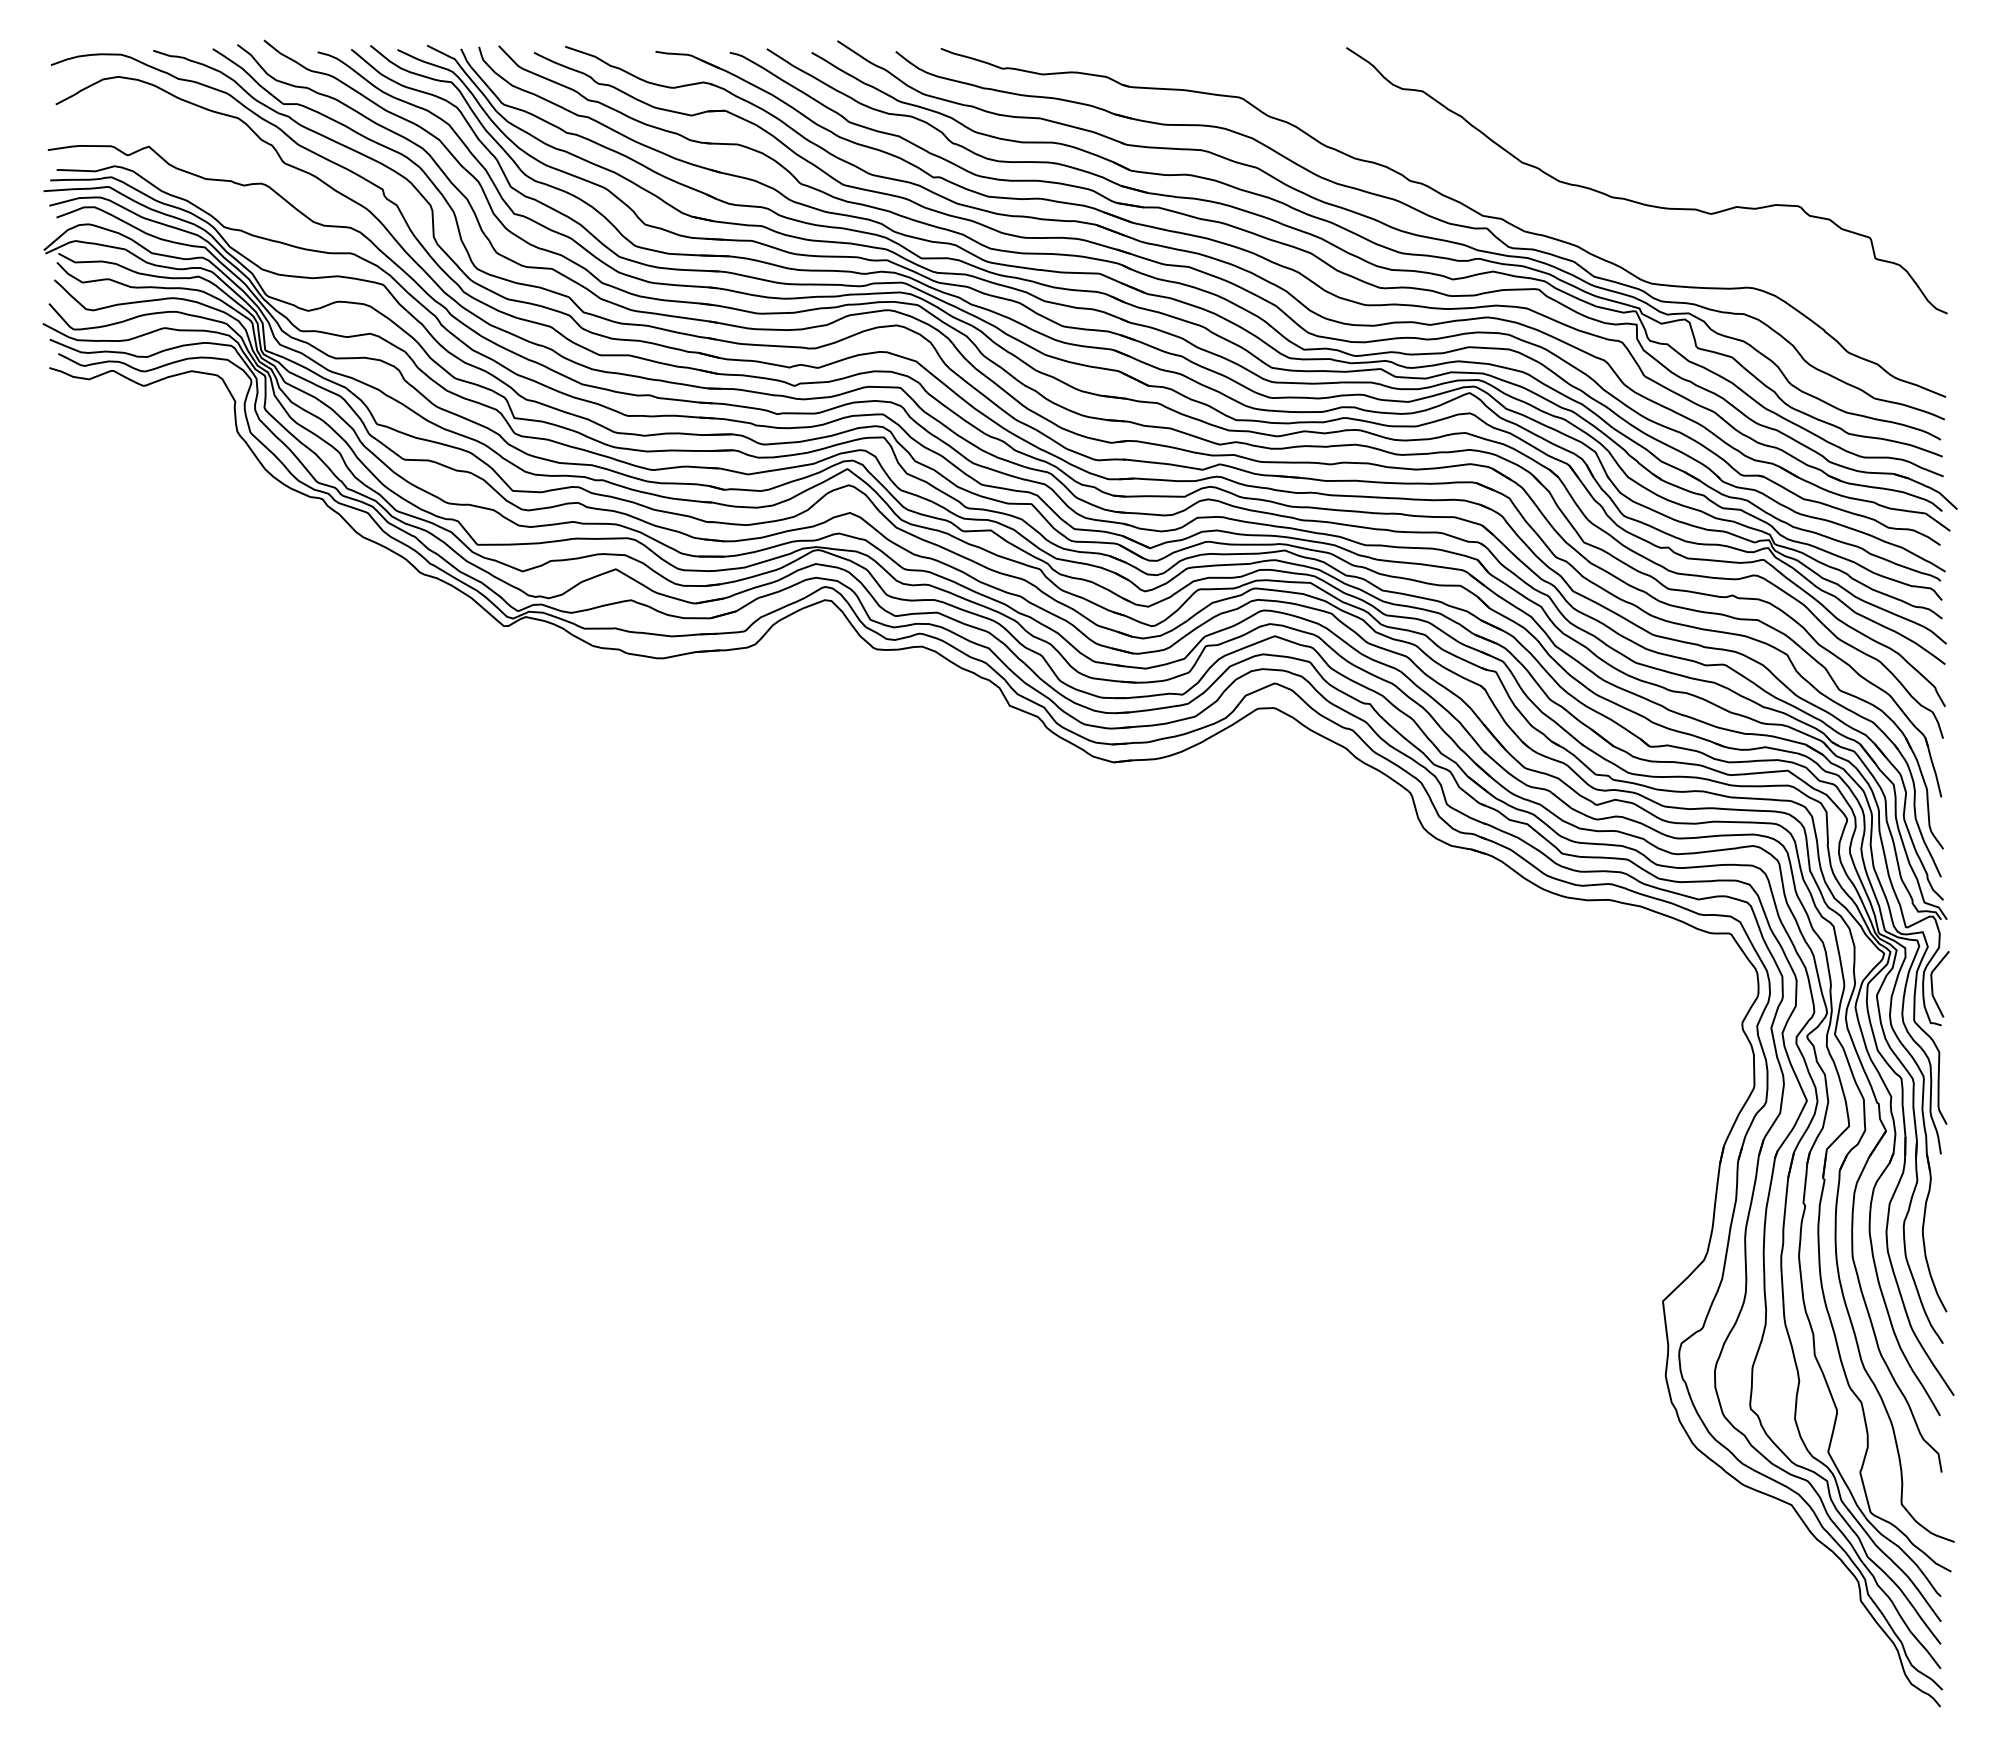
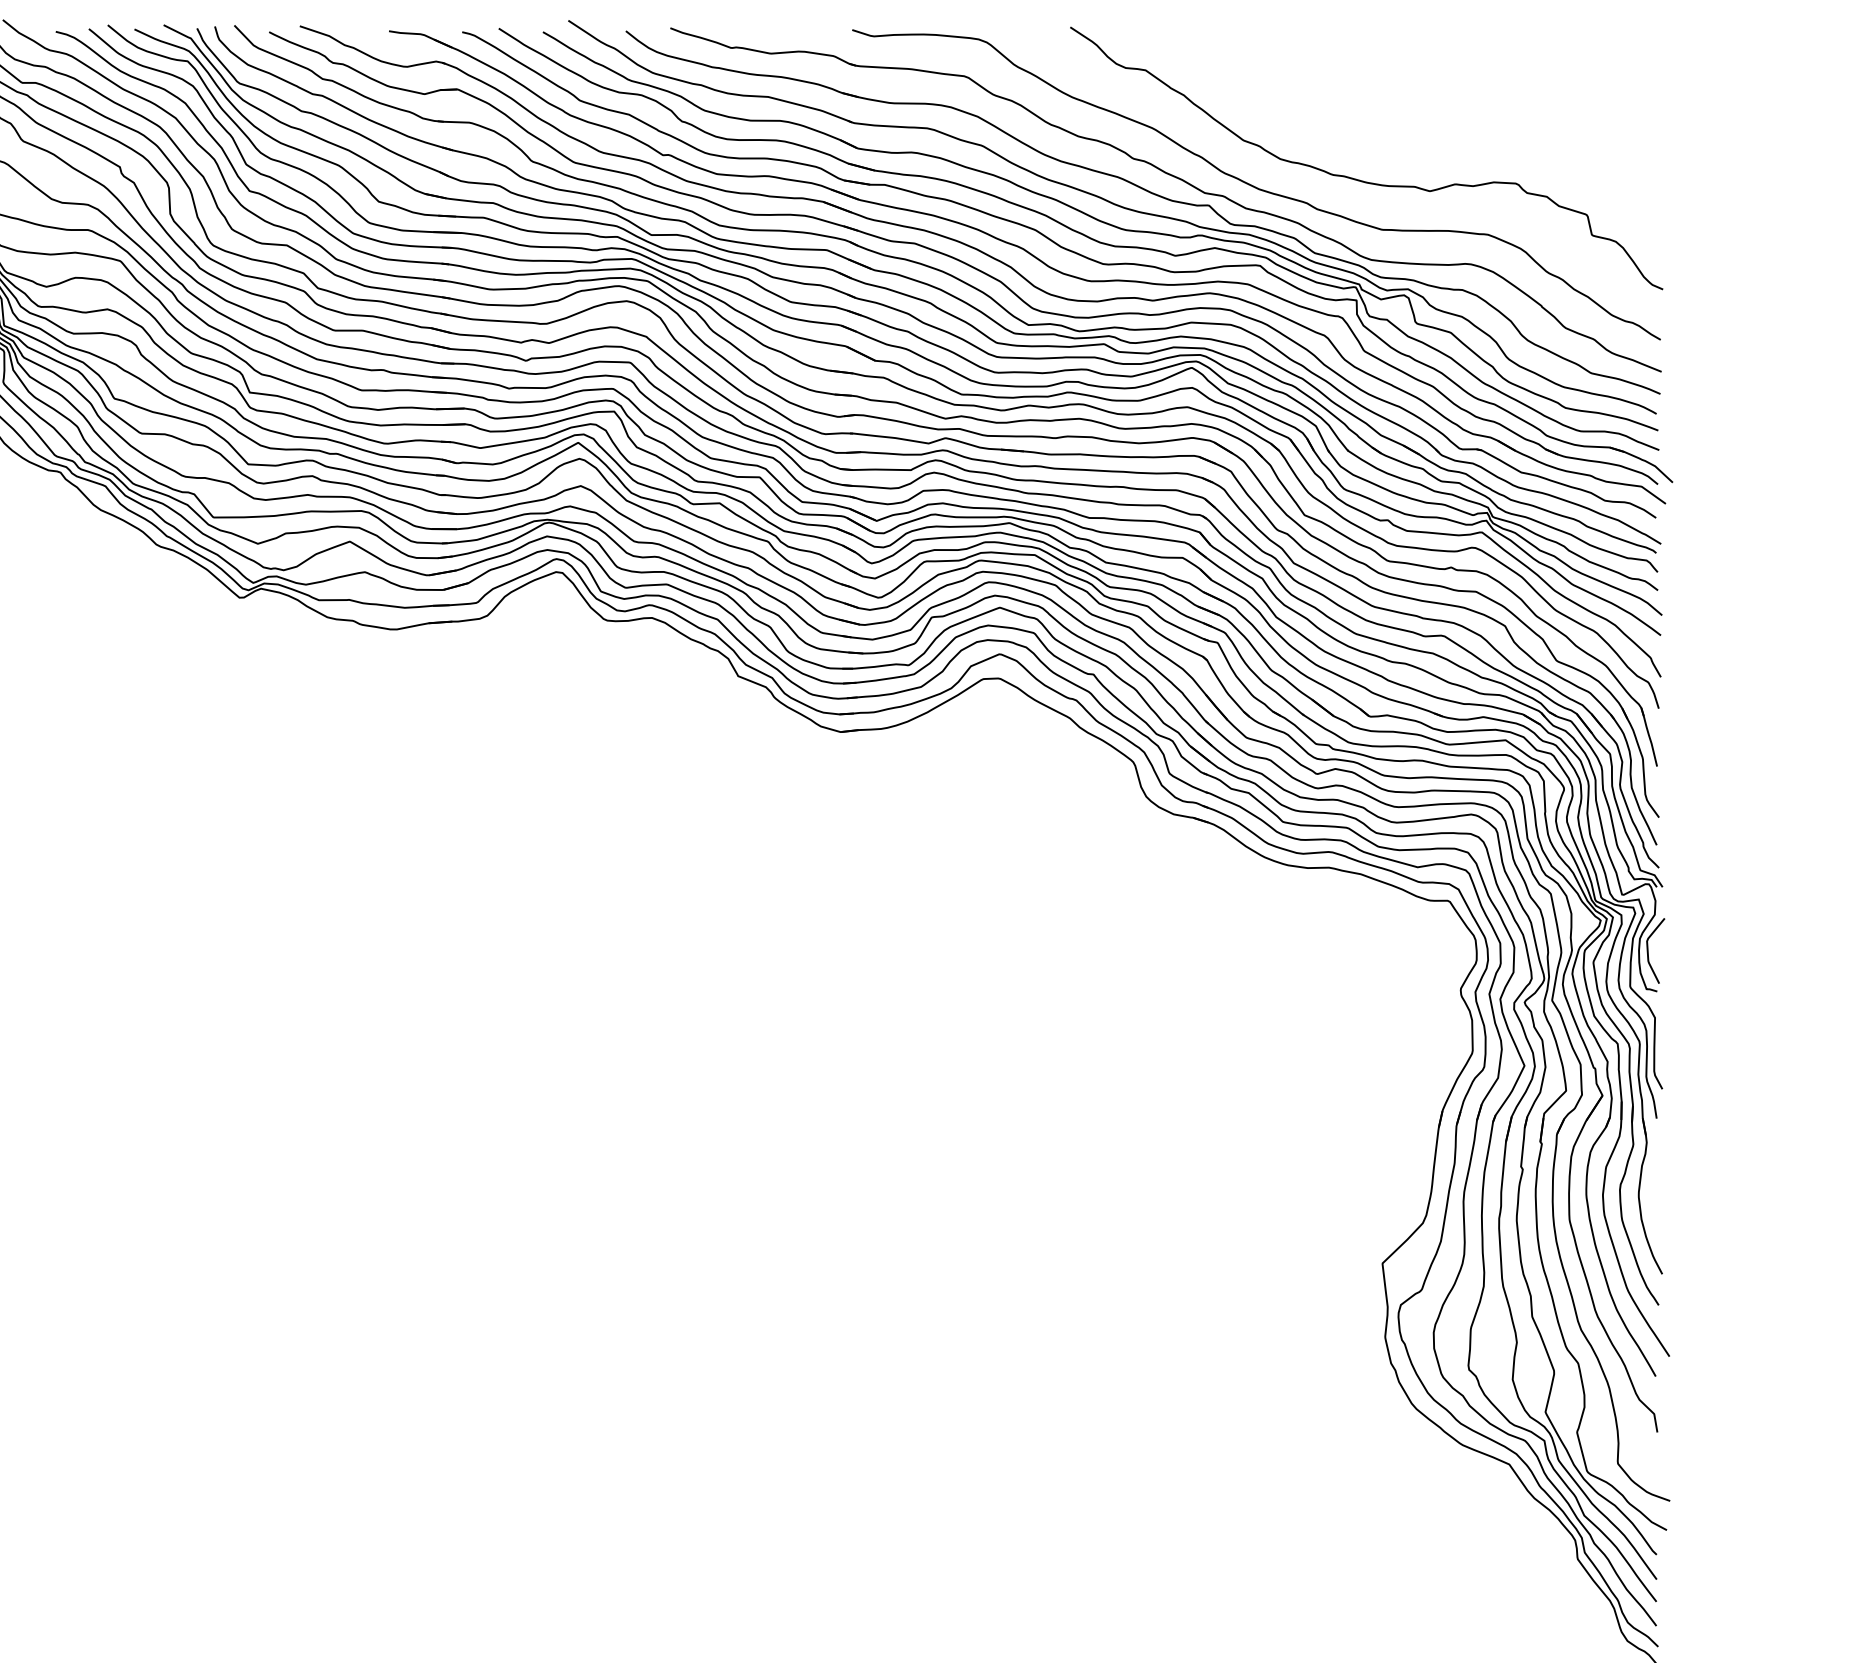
curve: (1535, 209) -> (1256, 186), added

